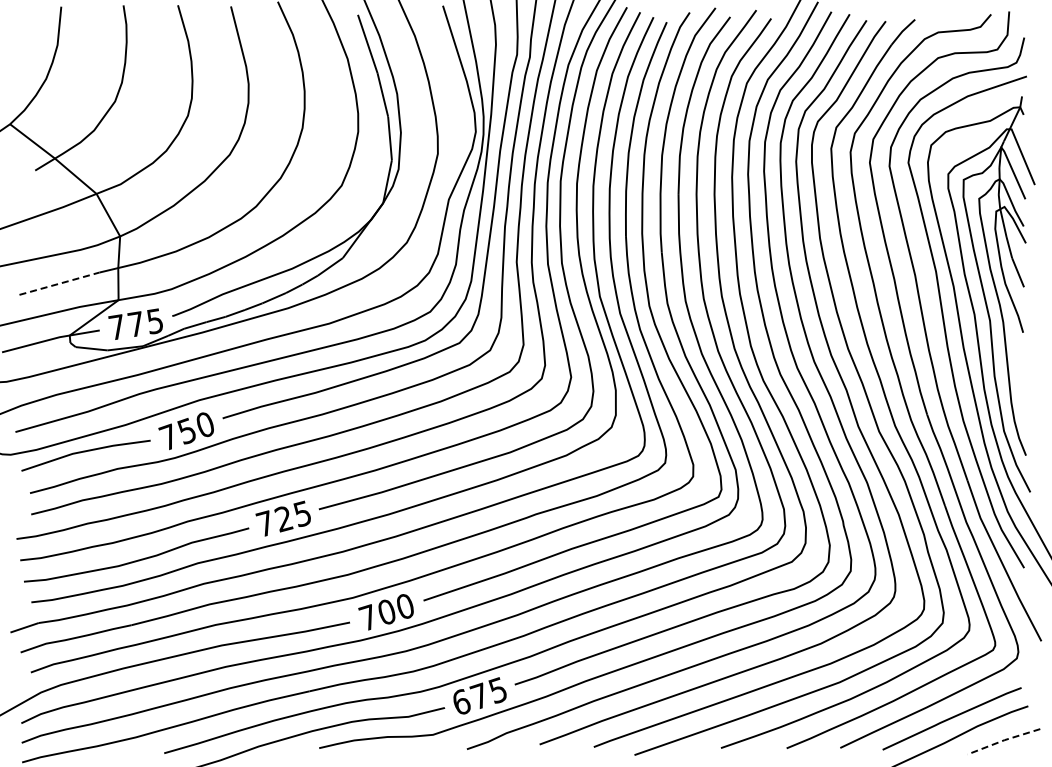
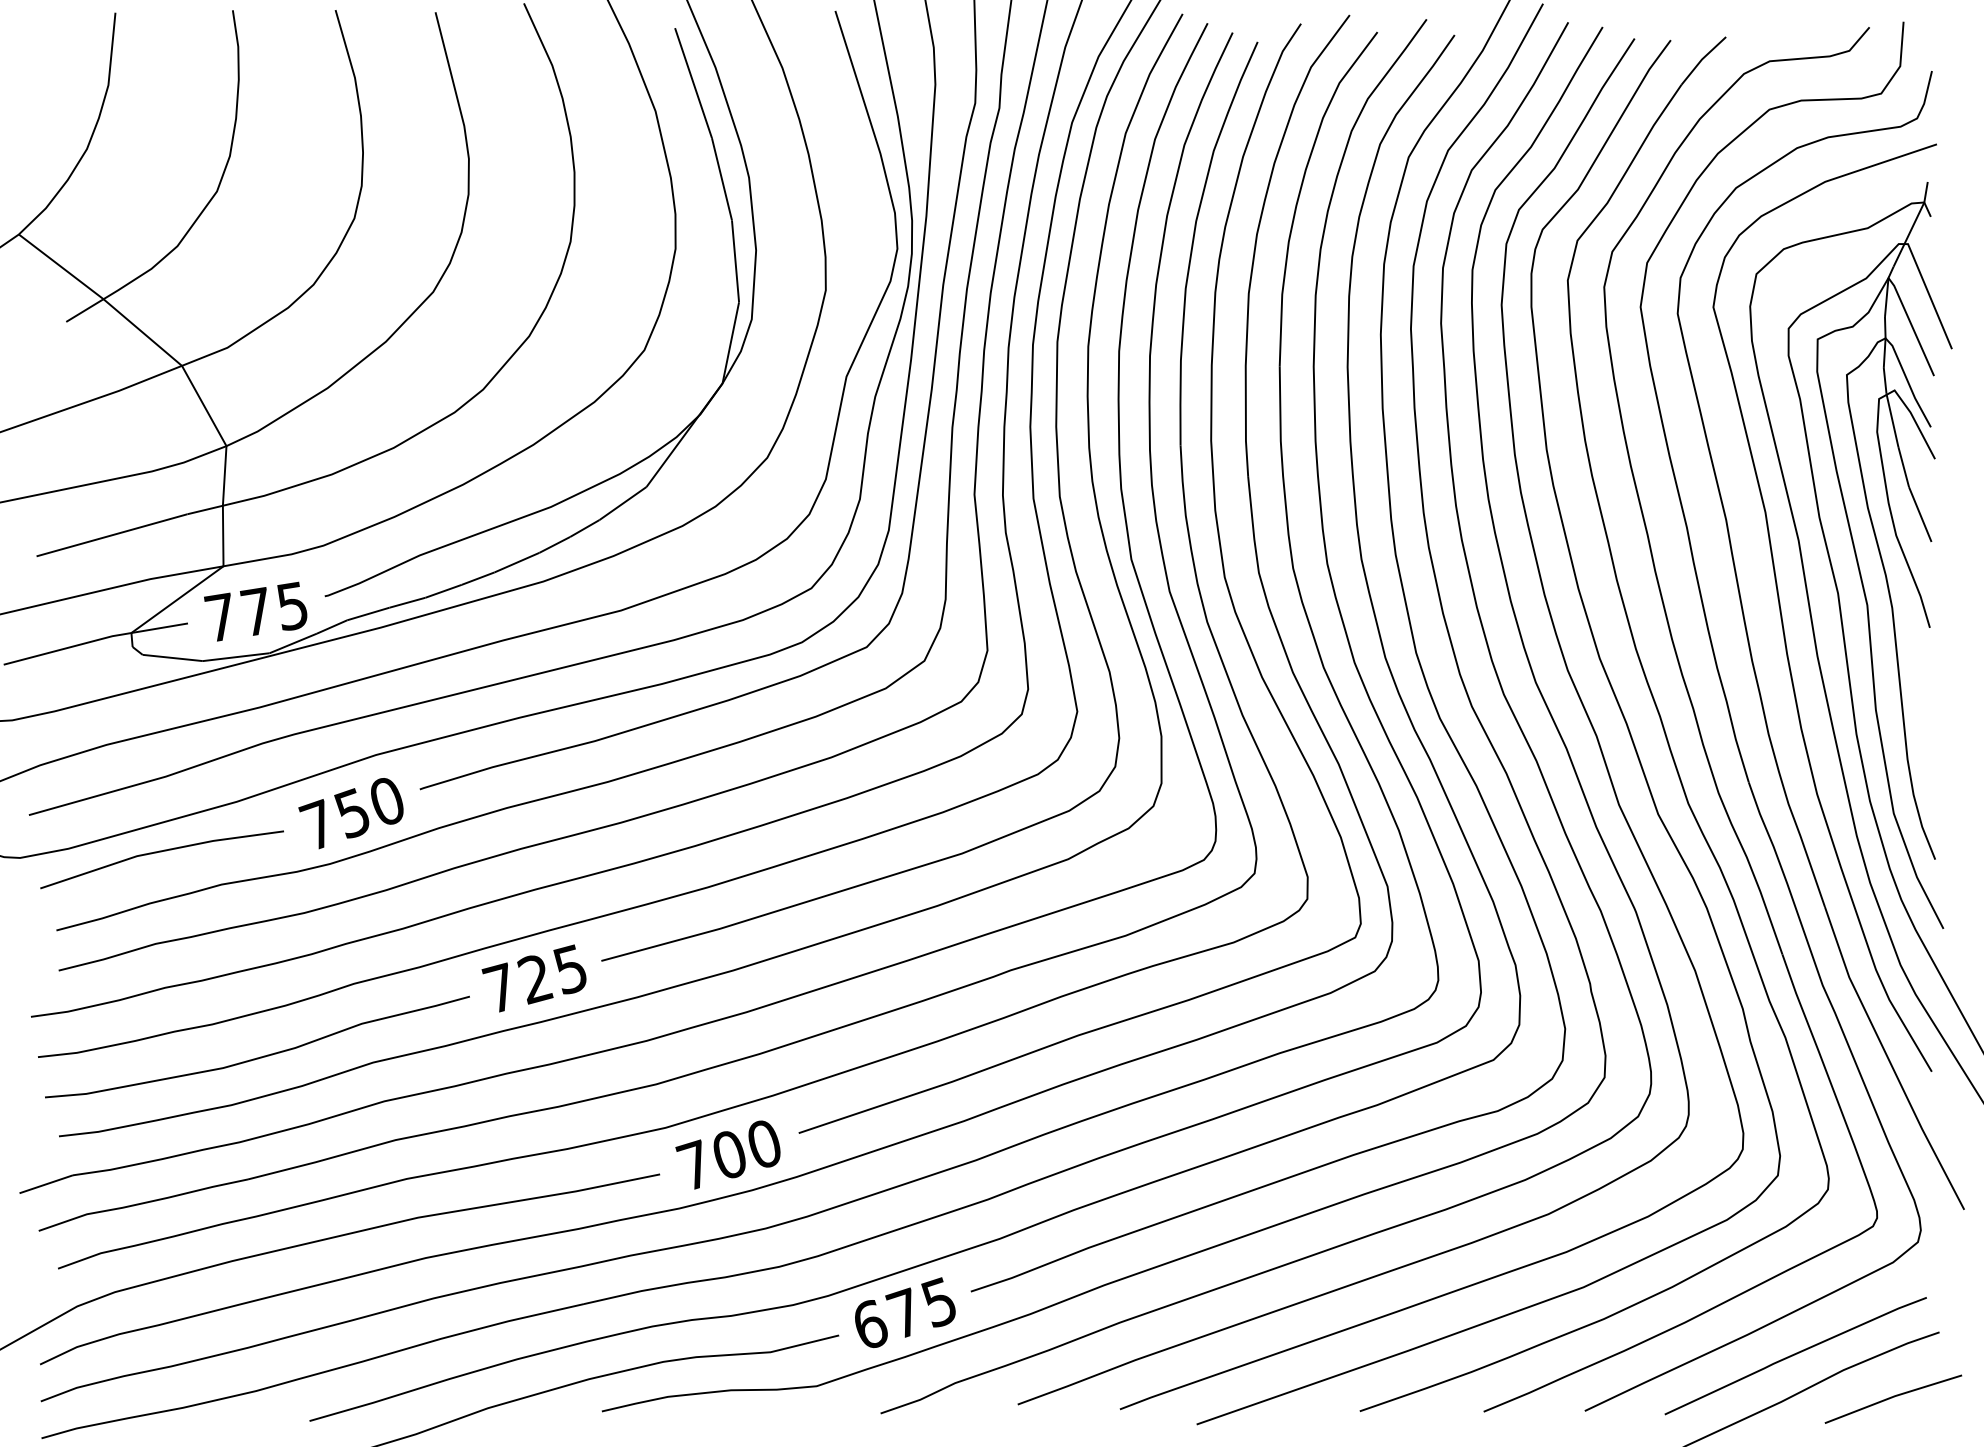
line: (59, 283) -> (112, 534), dashed -> solid
line: (1003, 740) -> (1892, 1396), dashed -> solid

